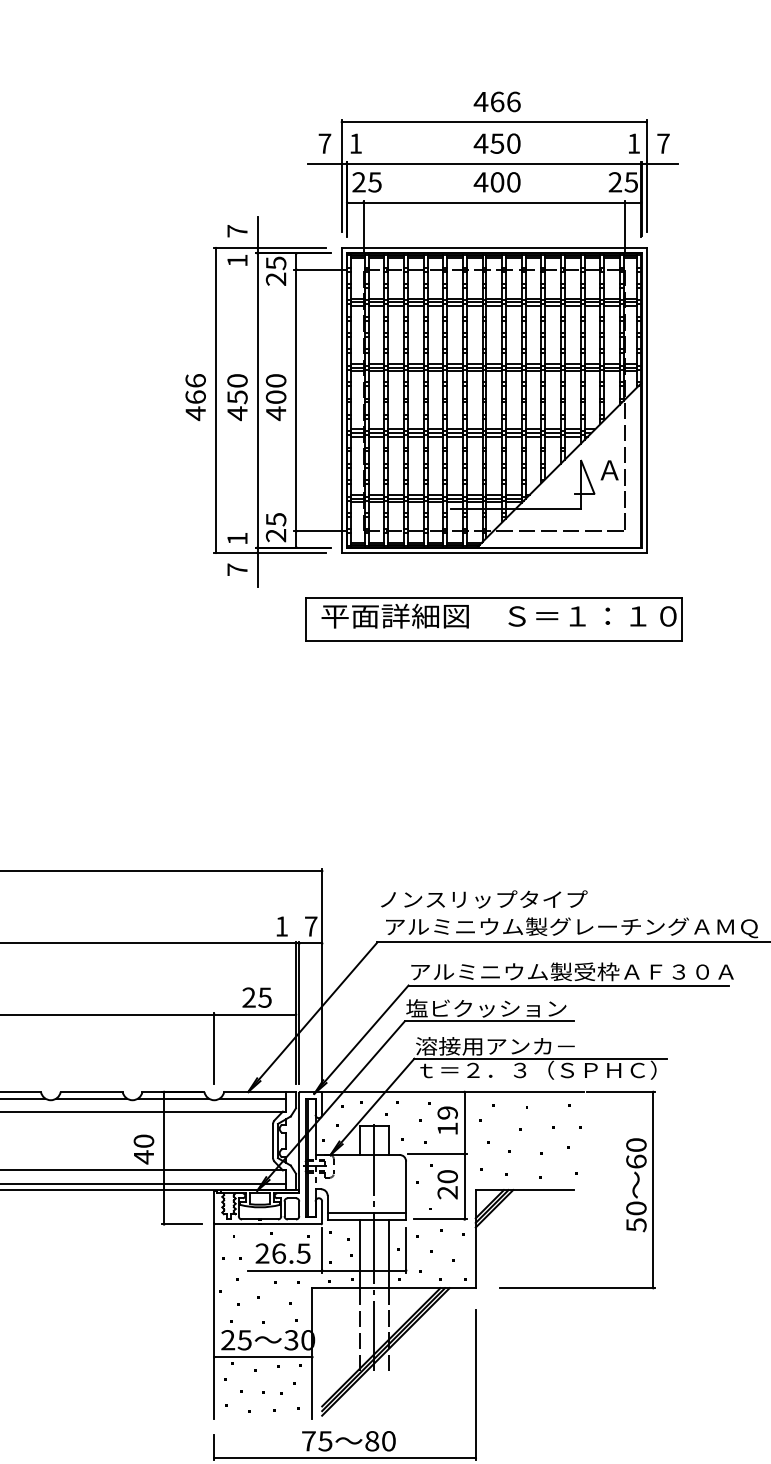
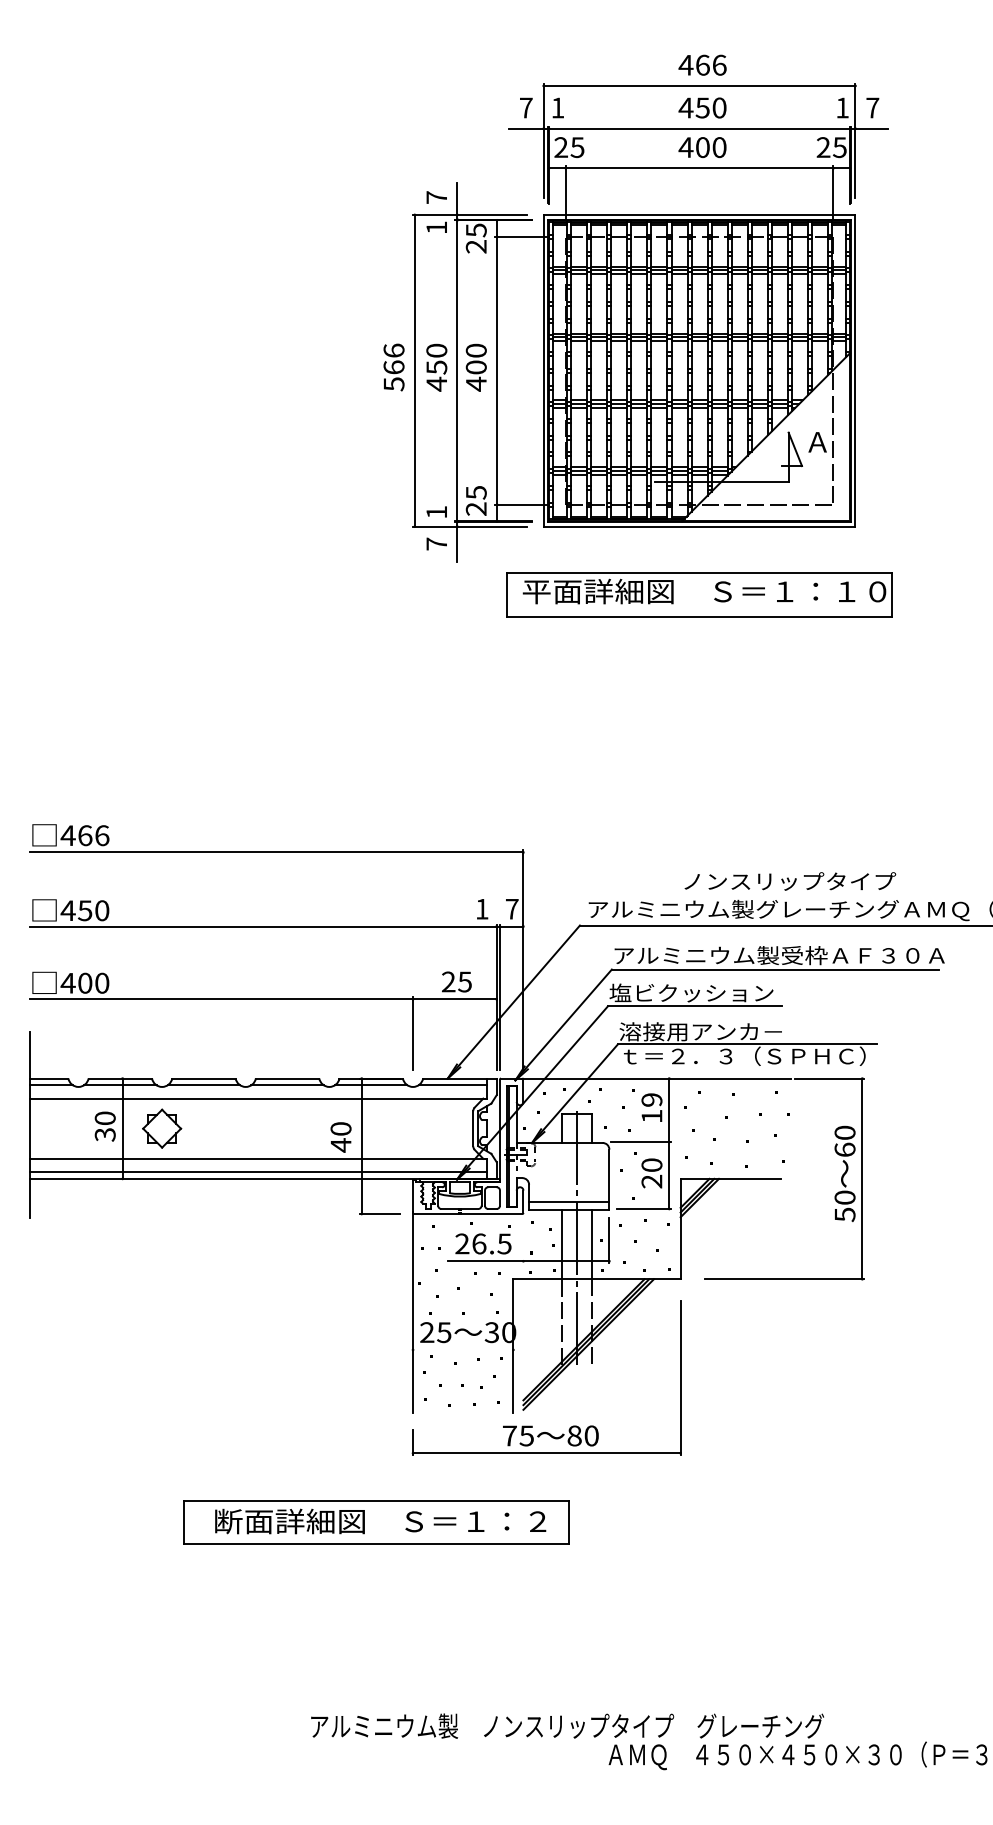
text: (195, 412) -> (393, 383), 466 -> 566
text: (484, 899) -> (790, 881), moved
line: (322, 1250) -> (523, 1240), removed
line: (263, 1356) -> (463, 1349), removed

